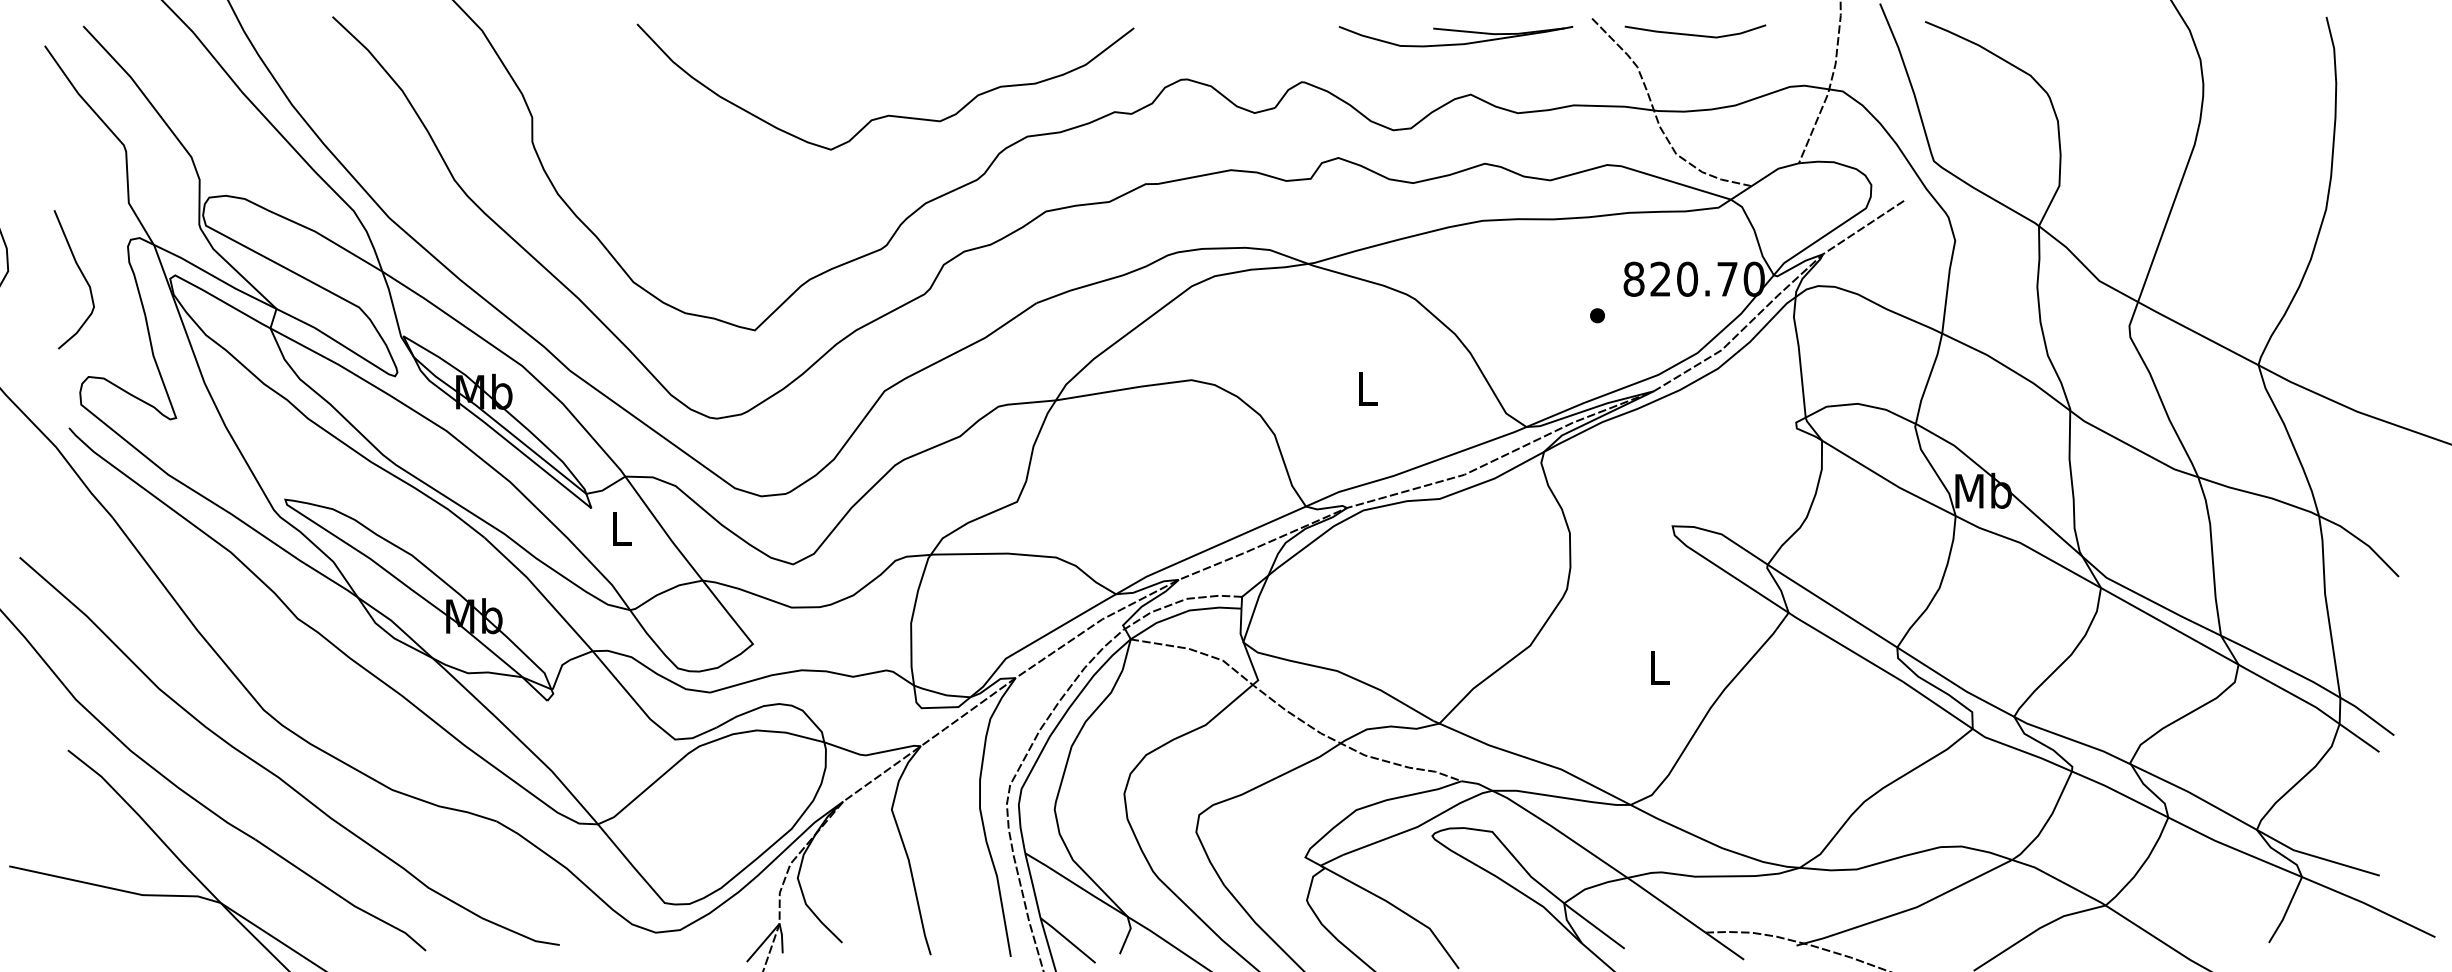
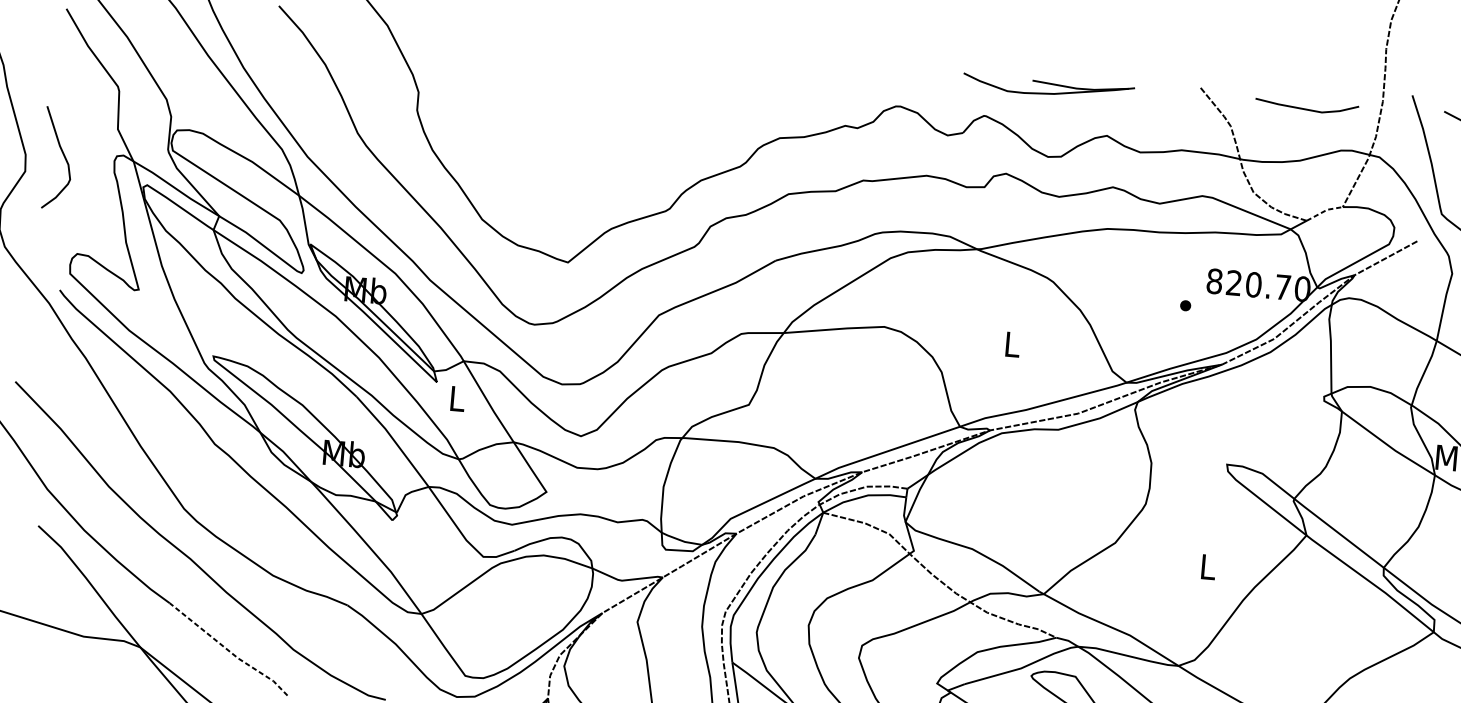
line: (1695, 34) -> (1306, 108), moved
part: (1455, 36) -> (1048, 87), moved
curve: (888, 114) -> (679, 113), removed
line: (1774, 170) -> (1324, 210), solid -> dashed
curve: (81, 274) -> (63, 155), moved
line: (341, 897) -> (229, 651), solid -> dashed

